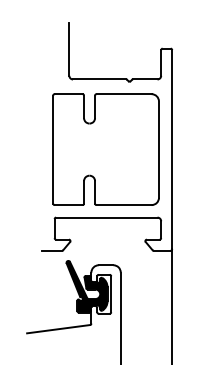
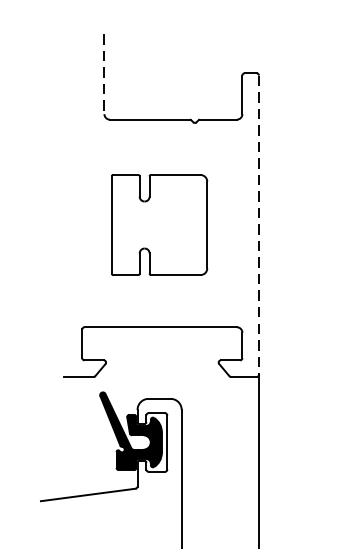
line: (69, 49) -> (104, 74), solid -> dashed
part: (105, 149) -> (158, 224), size x0.6
line: (172, 149) -> (259, 224), solid -> dashed

